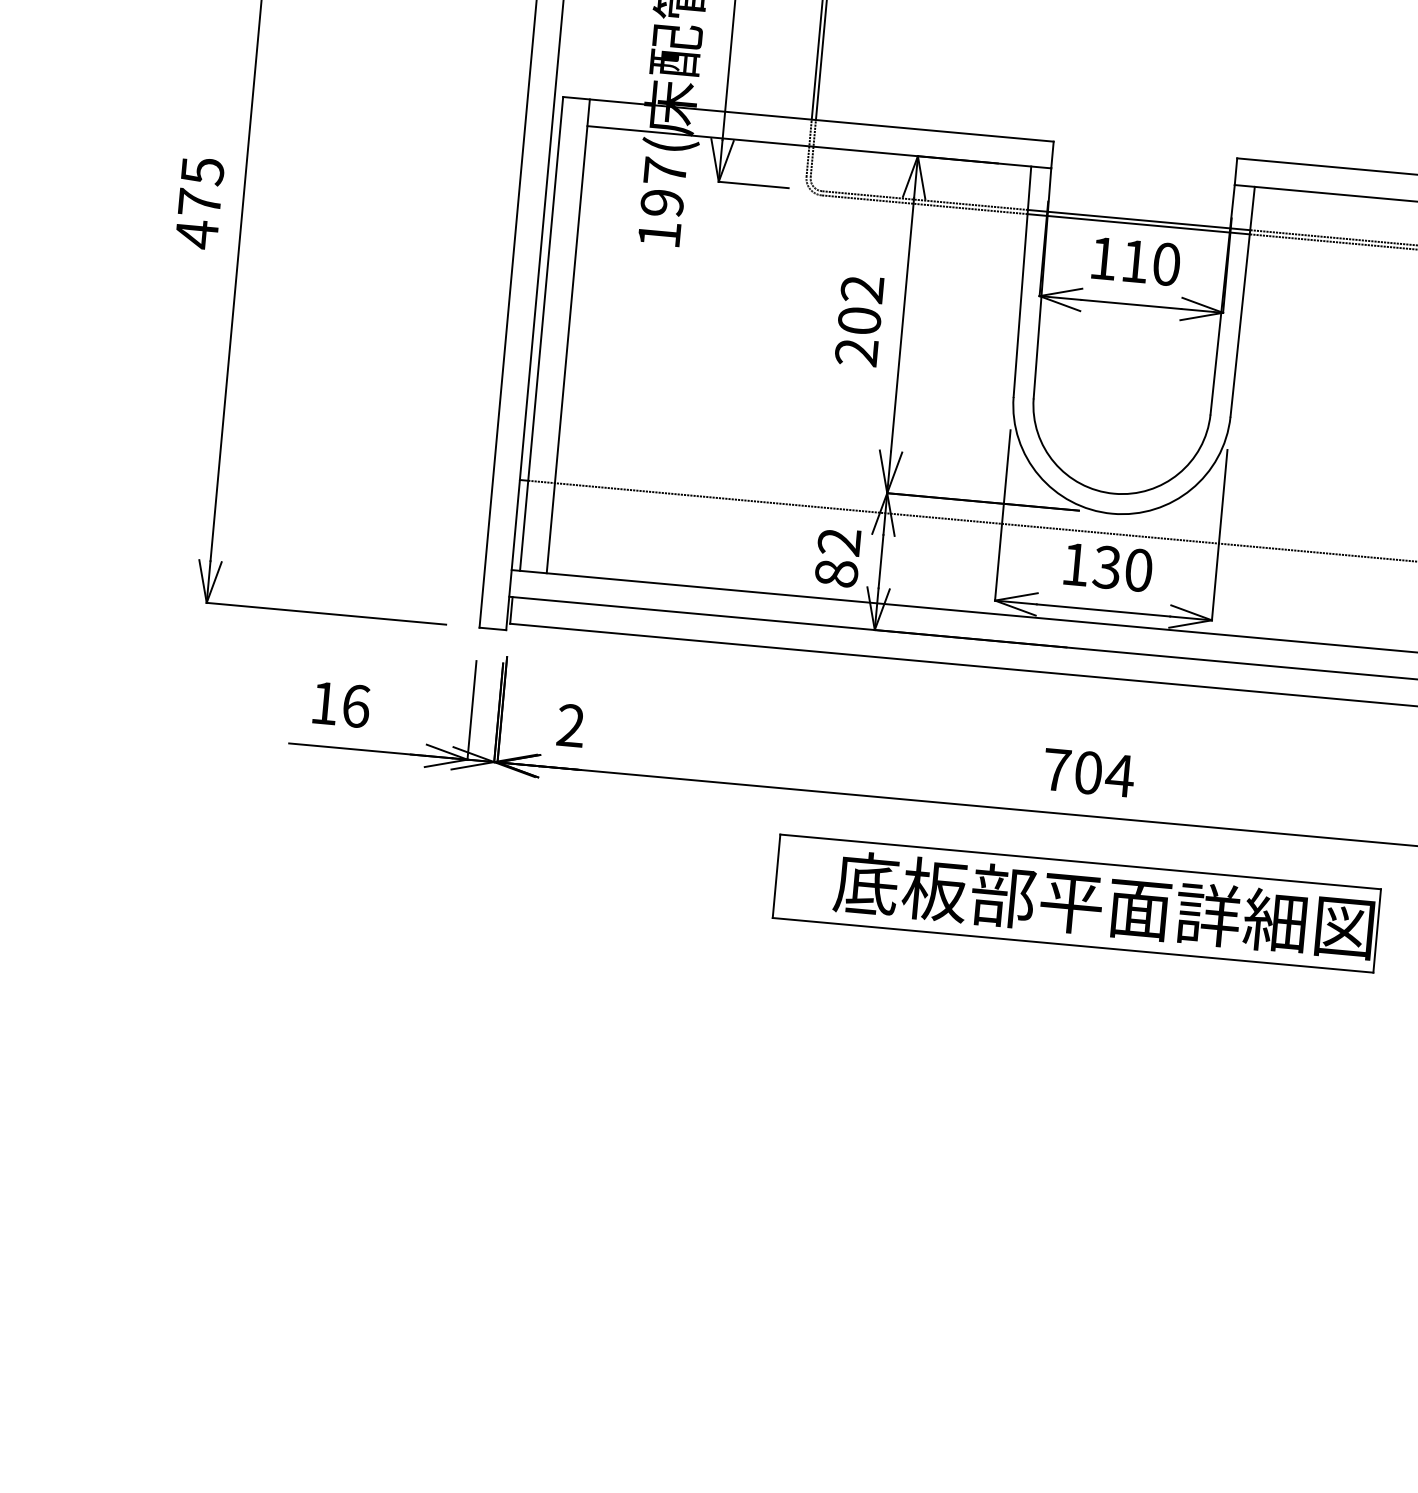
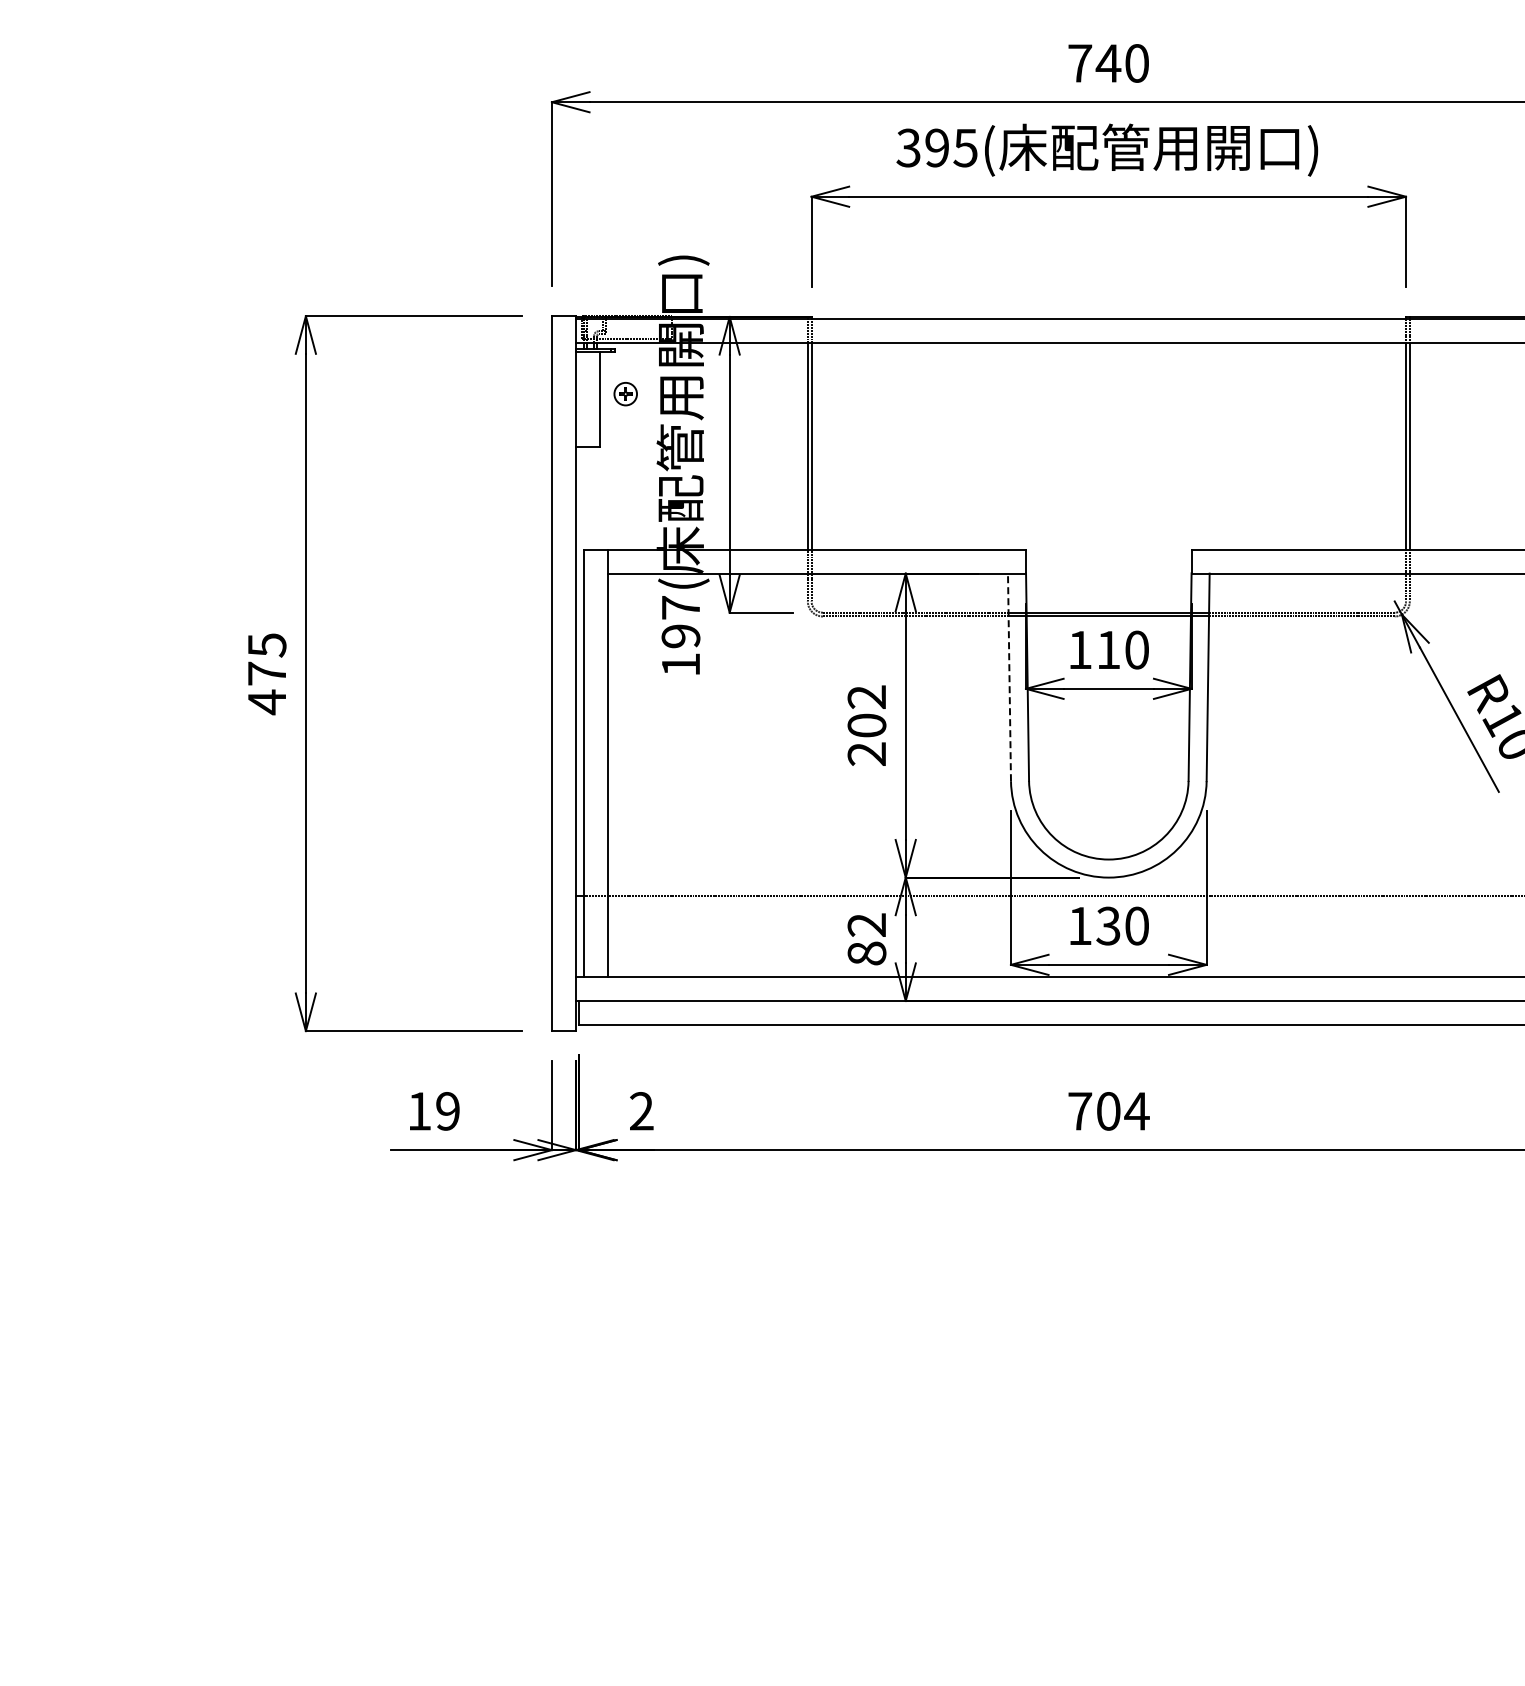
line: (1022, 281) -> (1009, 677), solid -> dashed
text: (356, 706) -> (448, 1111), 16 -> 19
part: (1076, 903) -> (1108, 1229), removed

